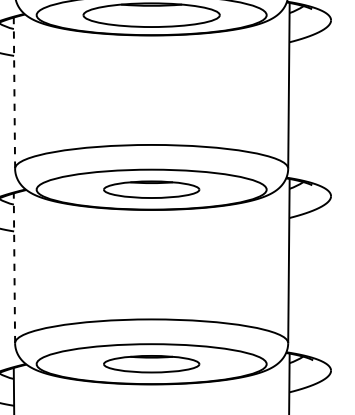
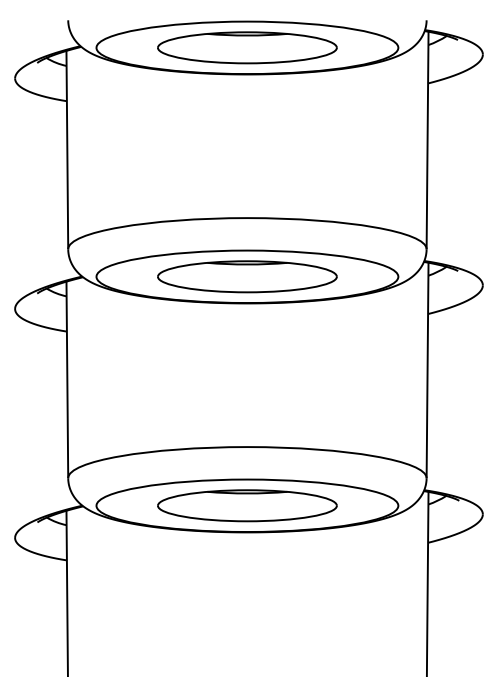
line: (14, 92) -> (67, 149), dashed -> solid
part: (151, 189) -> (247, 276), size x1.43
line: (14, 267) -> (67, 379), dashed -> solid
part: (151, 363) -> (247, 505), size x1.43

